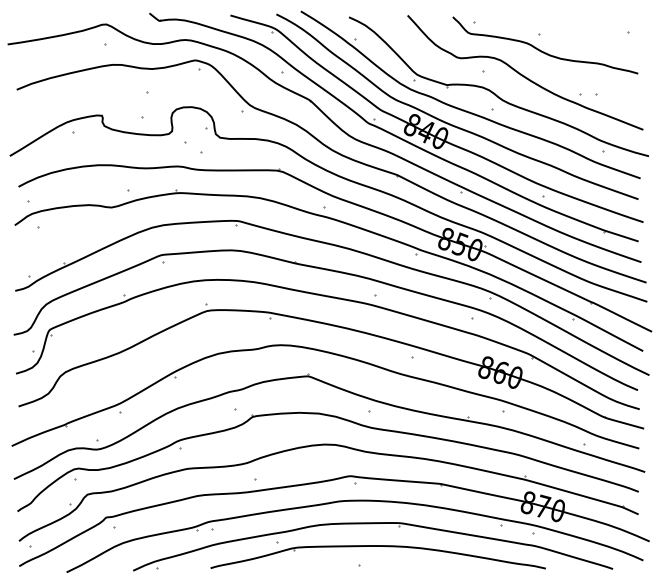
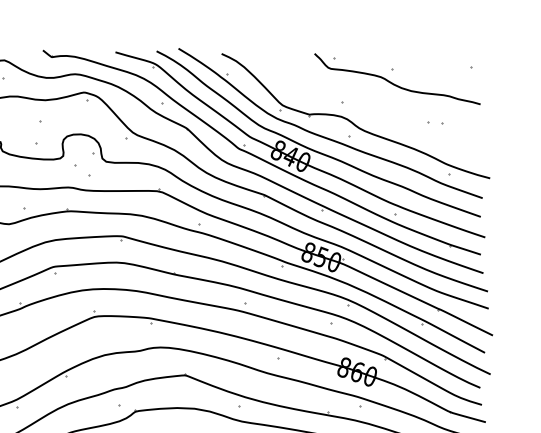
curve: (524, 75) -> (378, 106), removed

